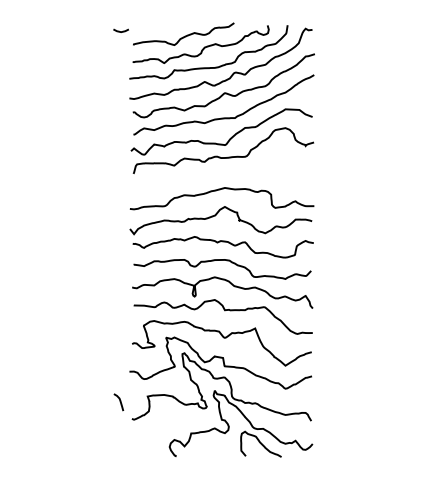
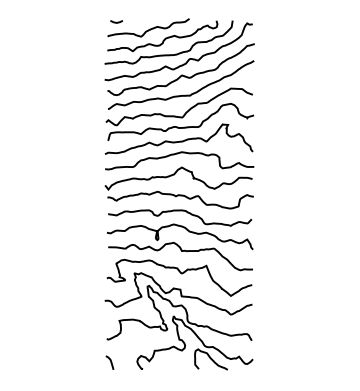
line: (119, 30) -> (115, 21), moved
curve: (220, 174) -> (178, 141), added
curve: (119, 401) -> (110, 362), moved

